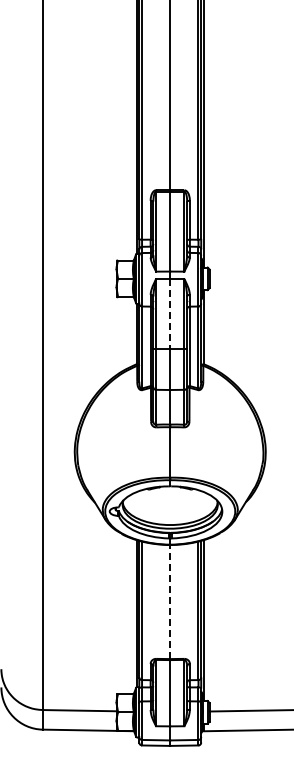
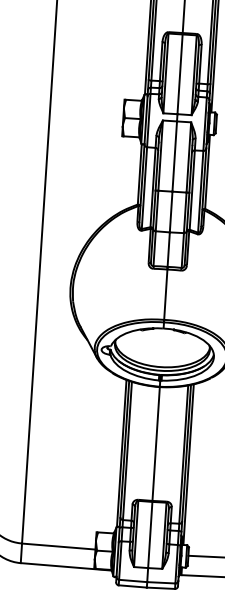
line: (170, 314) -> (174, 157), dashed -> solid
line: (170, 602) -> (156, 444), dashed -> solid

